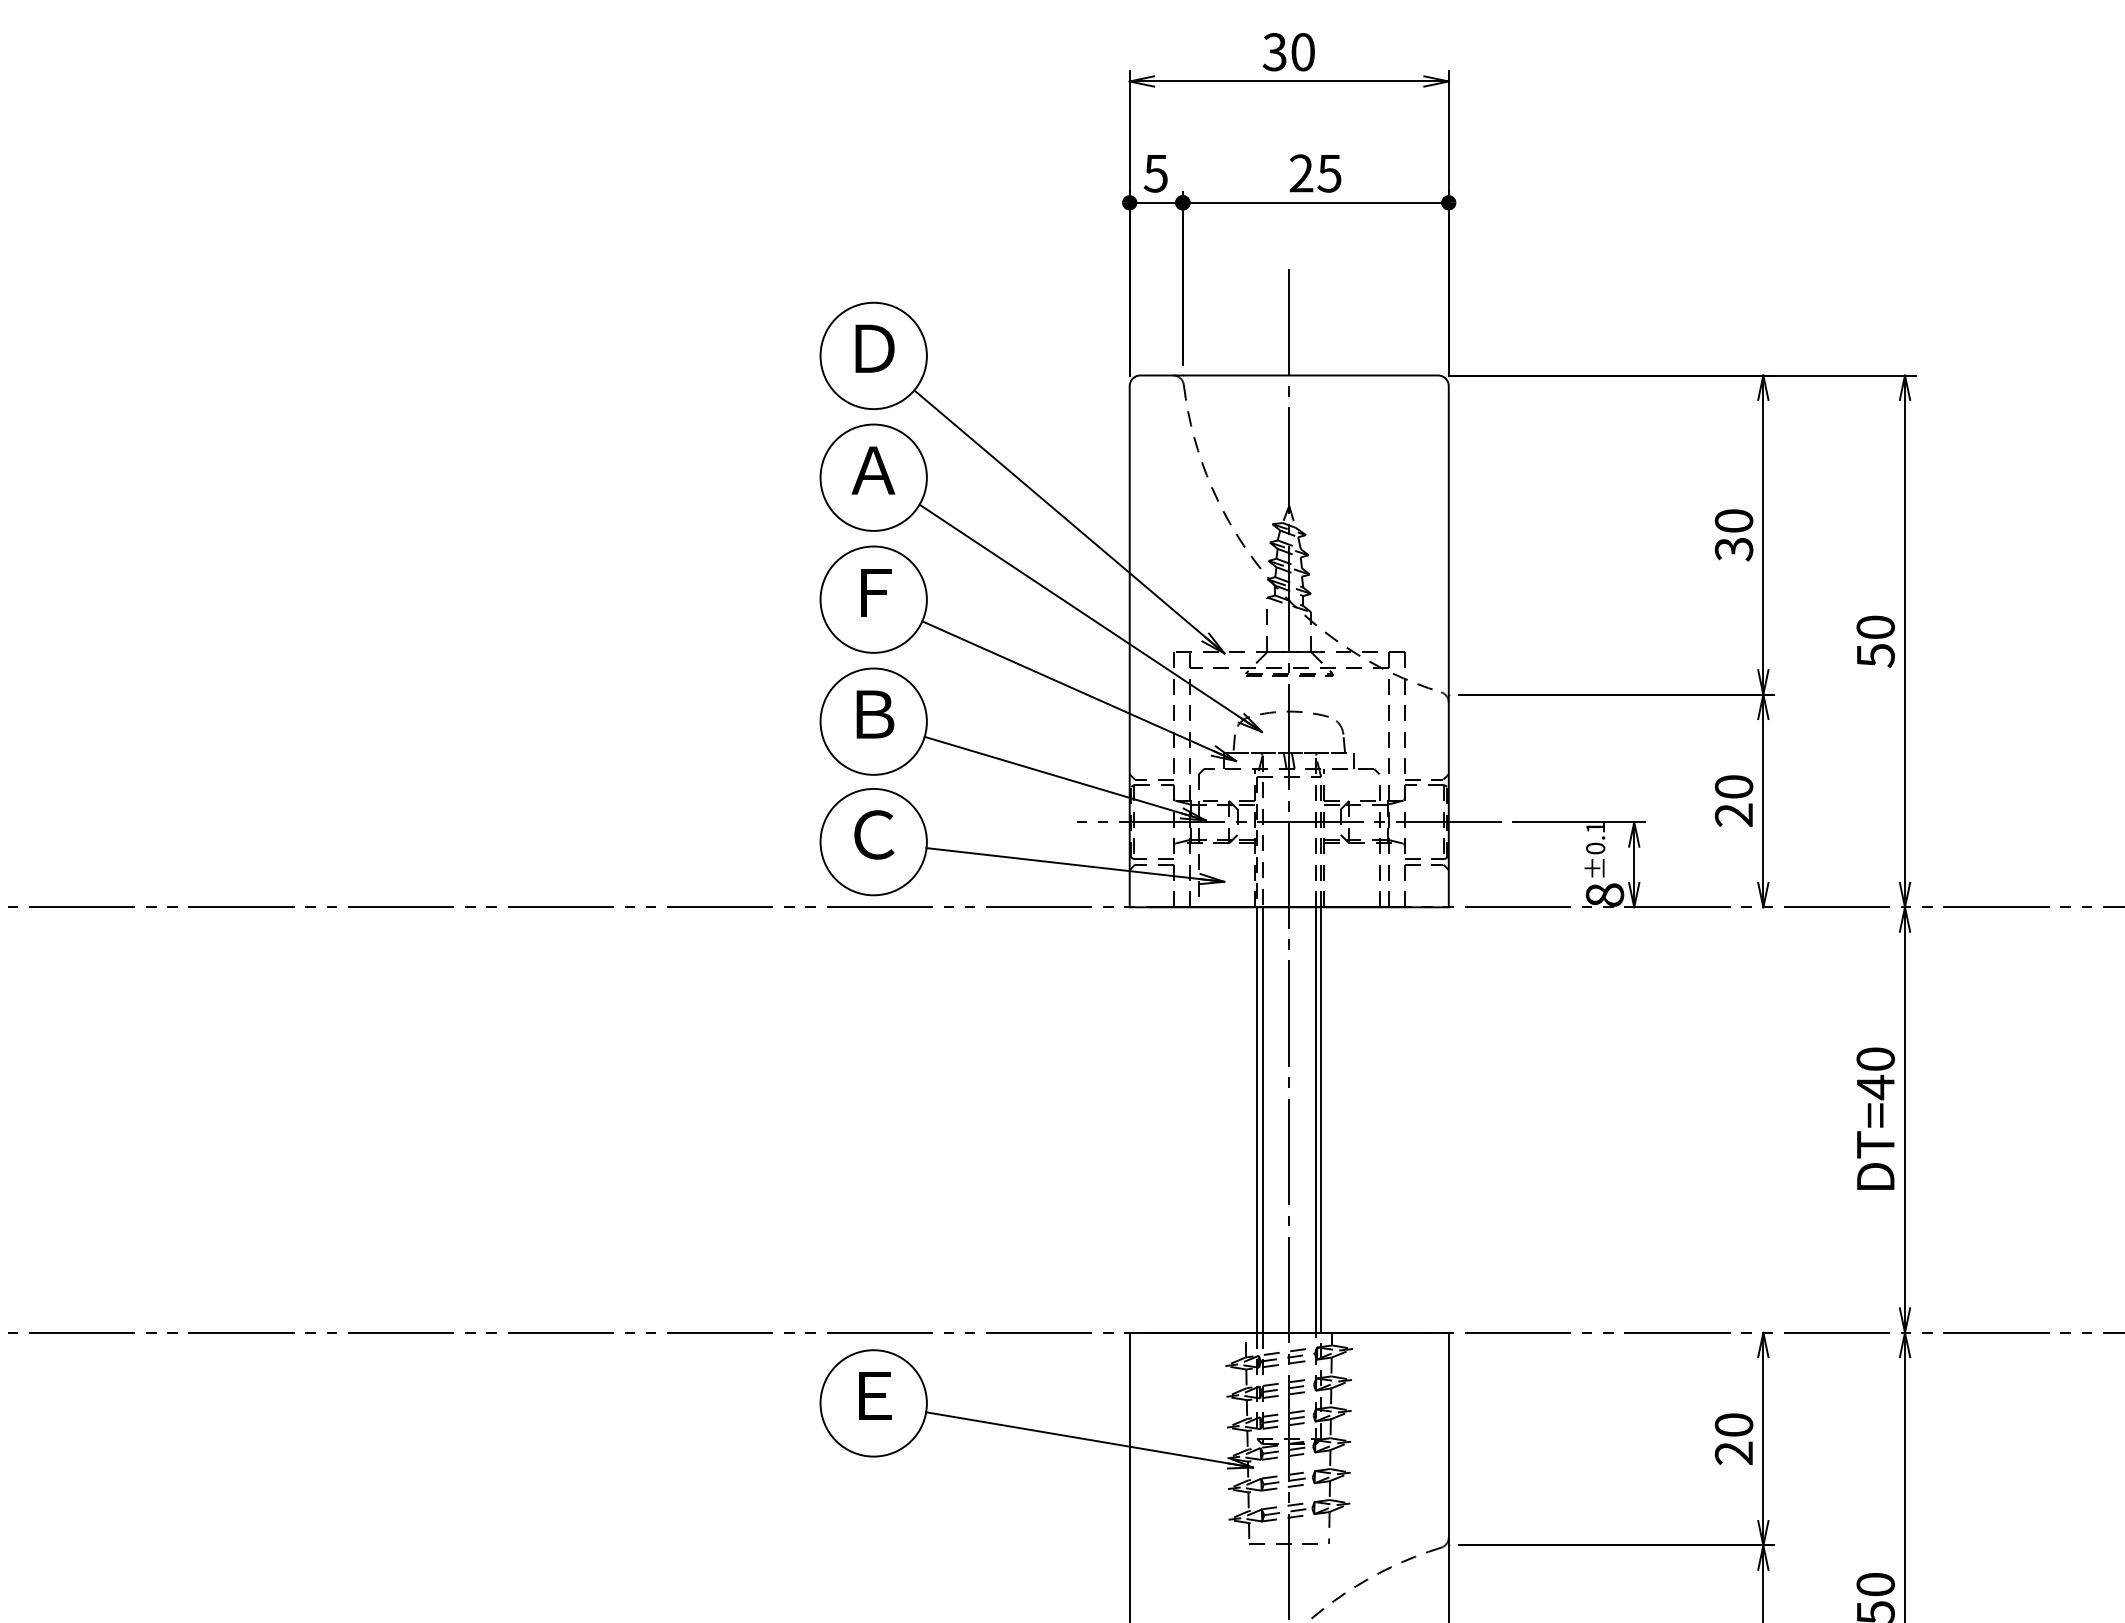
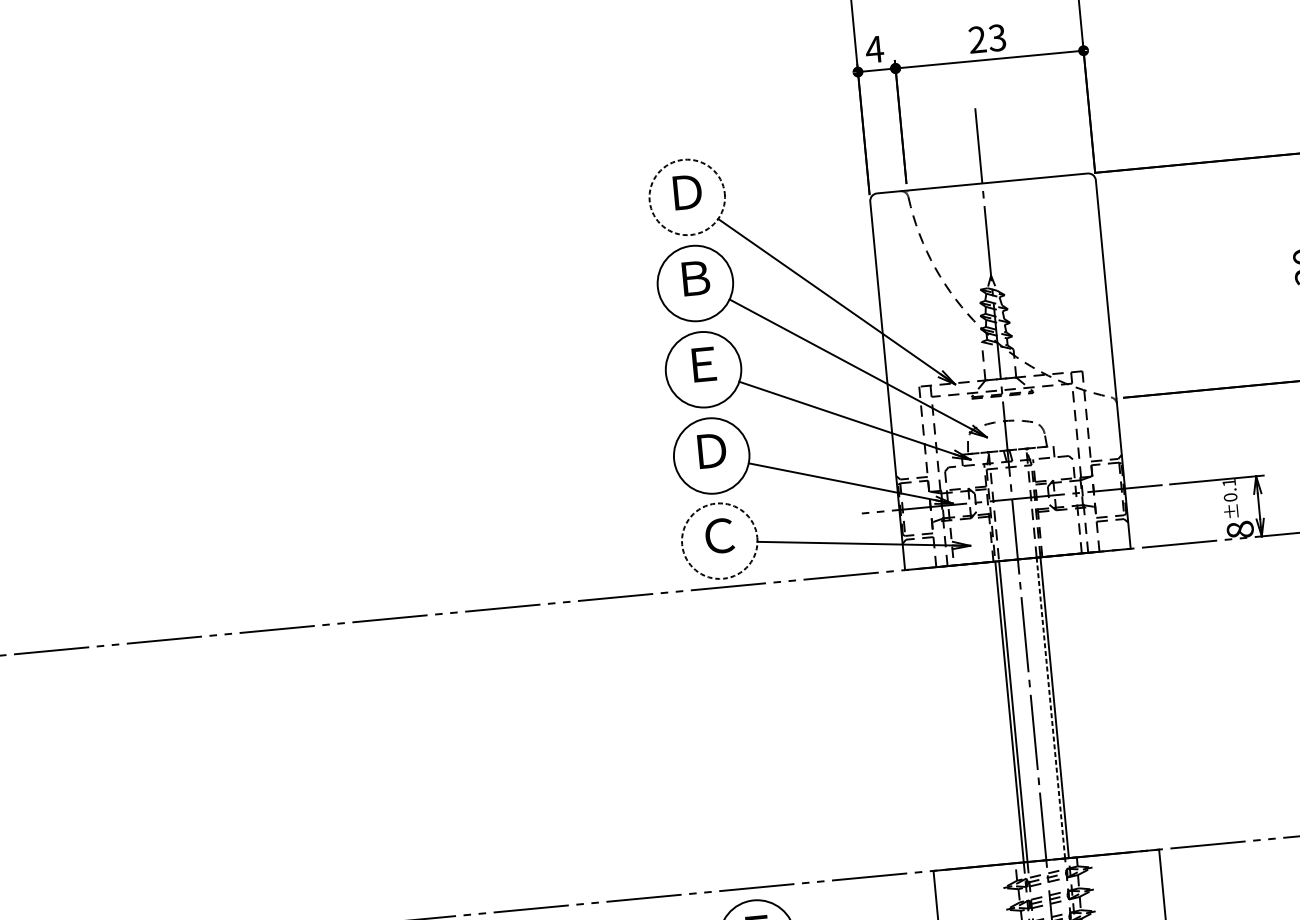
text: (1155, 173) -> (874, 49), 5 -> 4
text: (1329, 173) -> (997, 37), 25 -> 23
circle: (873, 355) -> (687, 197), solid -> dashed
text: (873, 470) -> (694, 278), Ａ -> Ｂ
text: (875, 592) -> (704, 364), Ｆ -> Ｅ
text: (874, 714) -> (711, 450), Ｂ -> Ｄ
circle: (873, 841) -> (719, 540), solid -> dashed
line: (1315, 1119) -> (1050, 707), solid -> dashed

